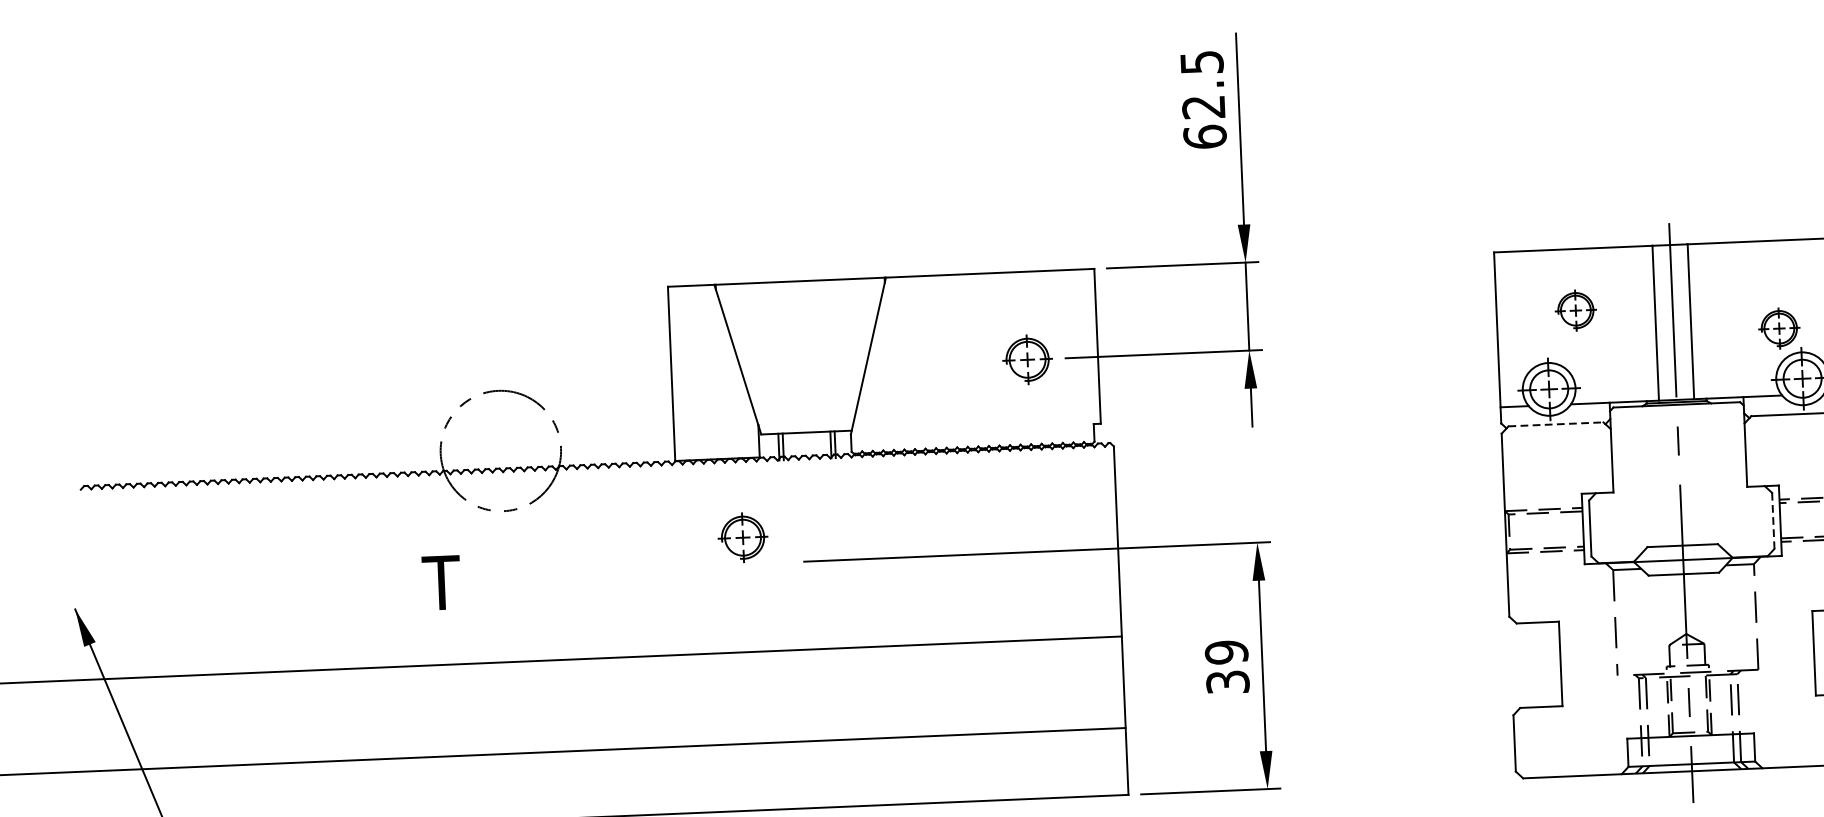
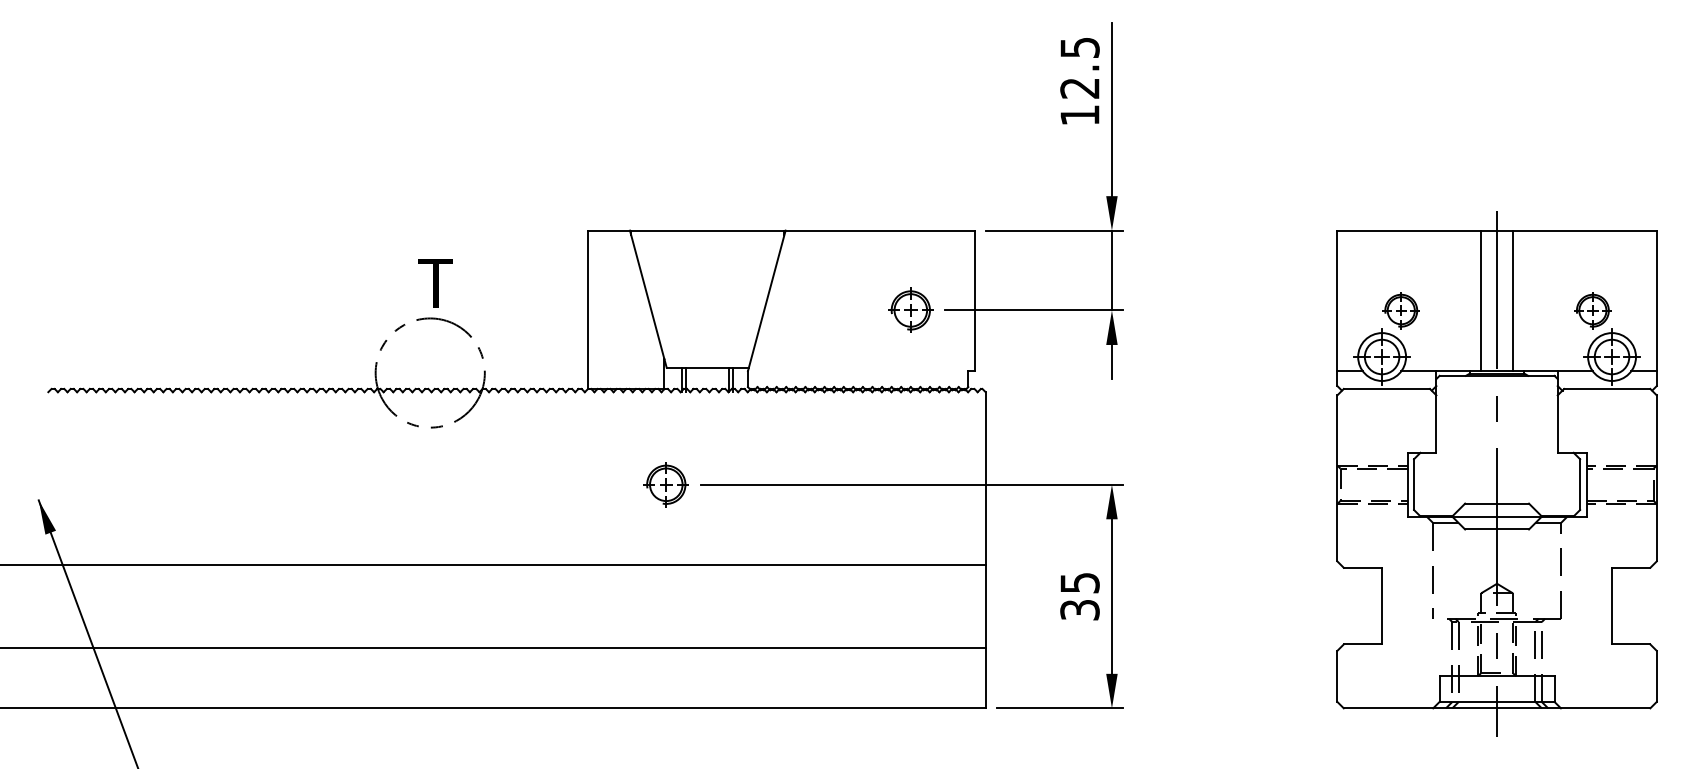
text: (1204, 136) -> (1079, 114), 62.5 -> 12.5
part: (1575, 310) -> (1400, 310), moved
line: (1556, 423) -> (1387, 388), dashed -> solid
line: (1773, 521) -> (1580, 485), dashed -> solid
part: (742, 537) -> (665, 484), moved
text: (441, 583) -> (435, 283), moved
text: (1226, 651) -> (1079, 582), 39 -> 35

